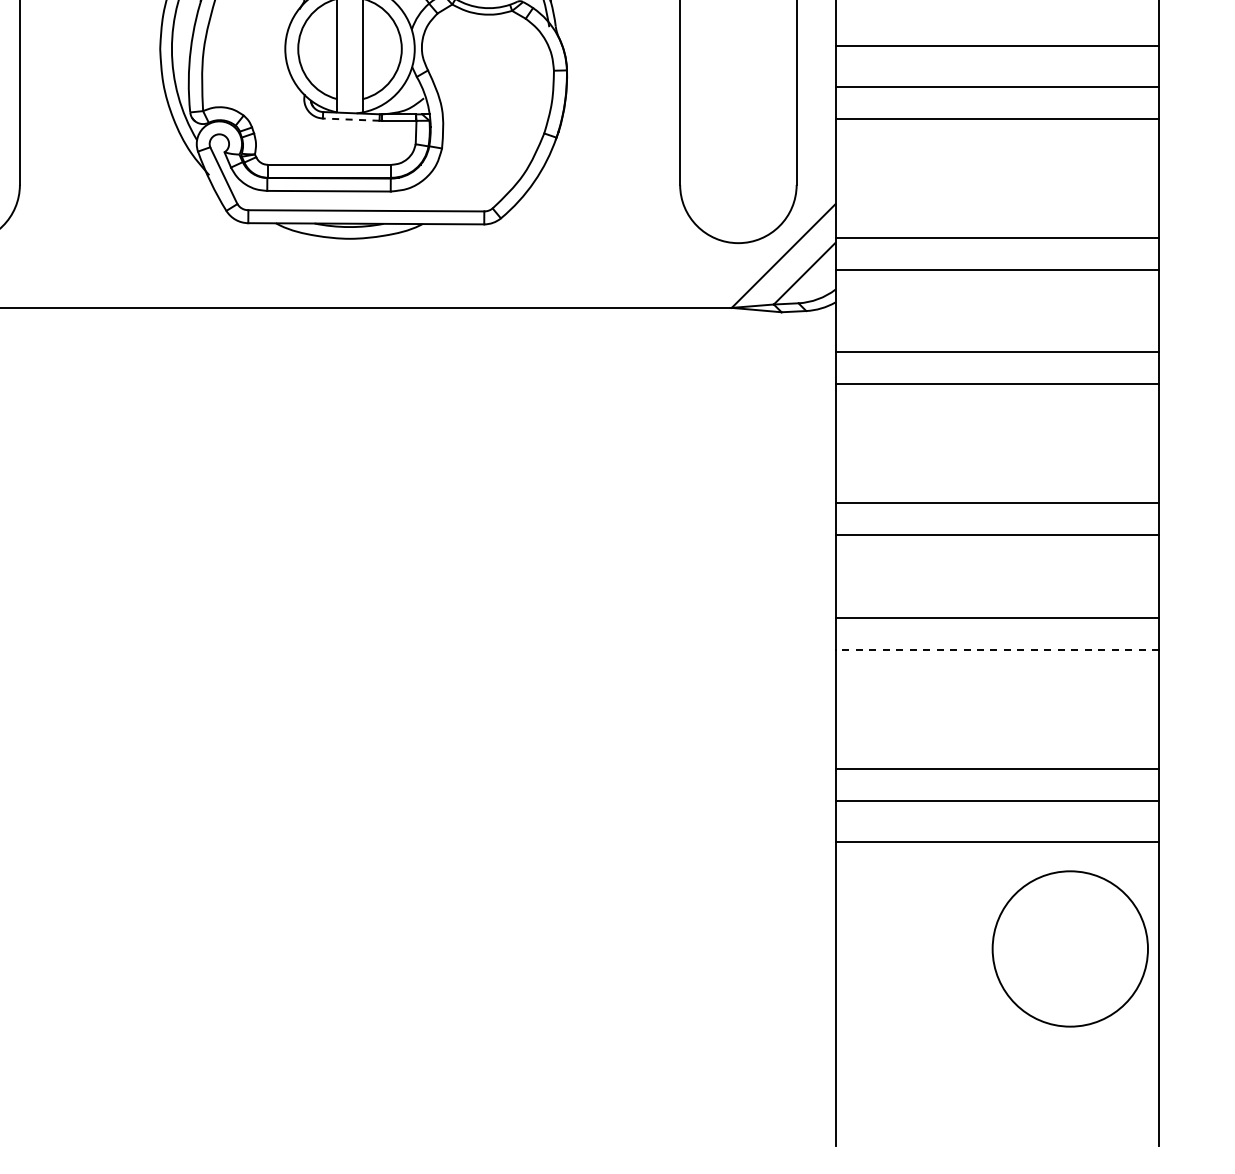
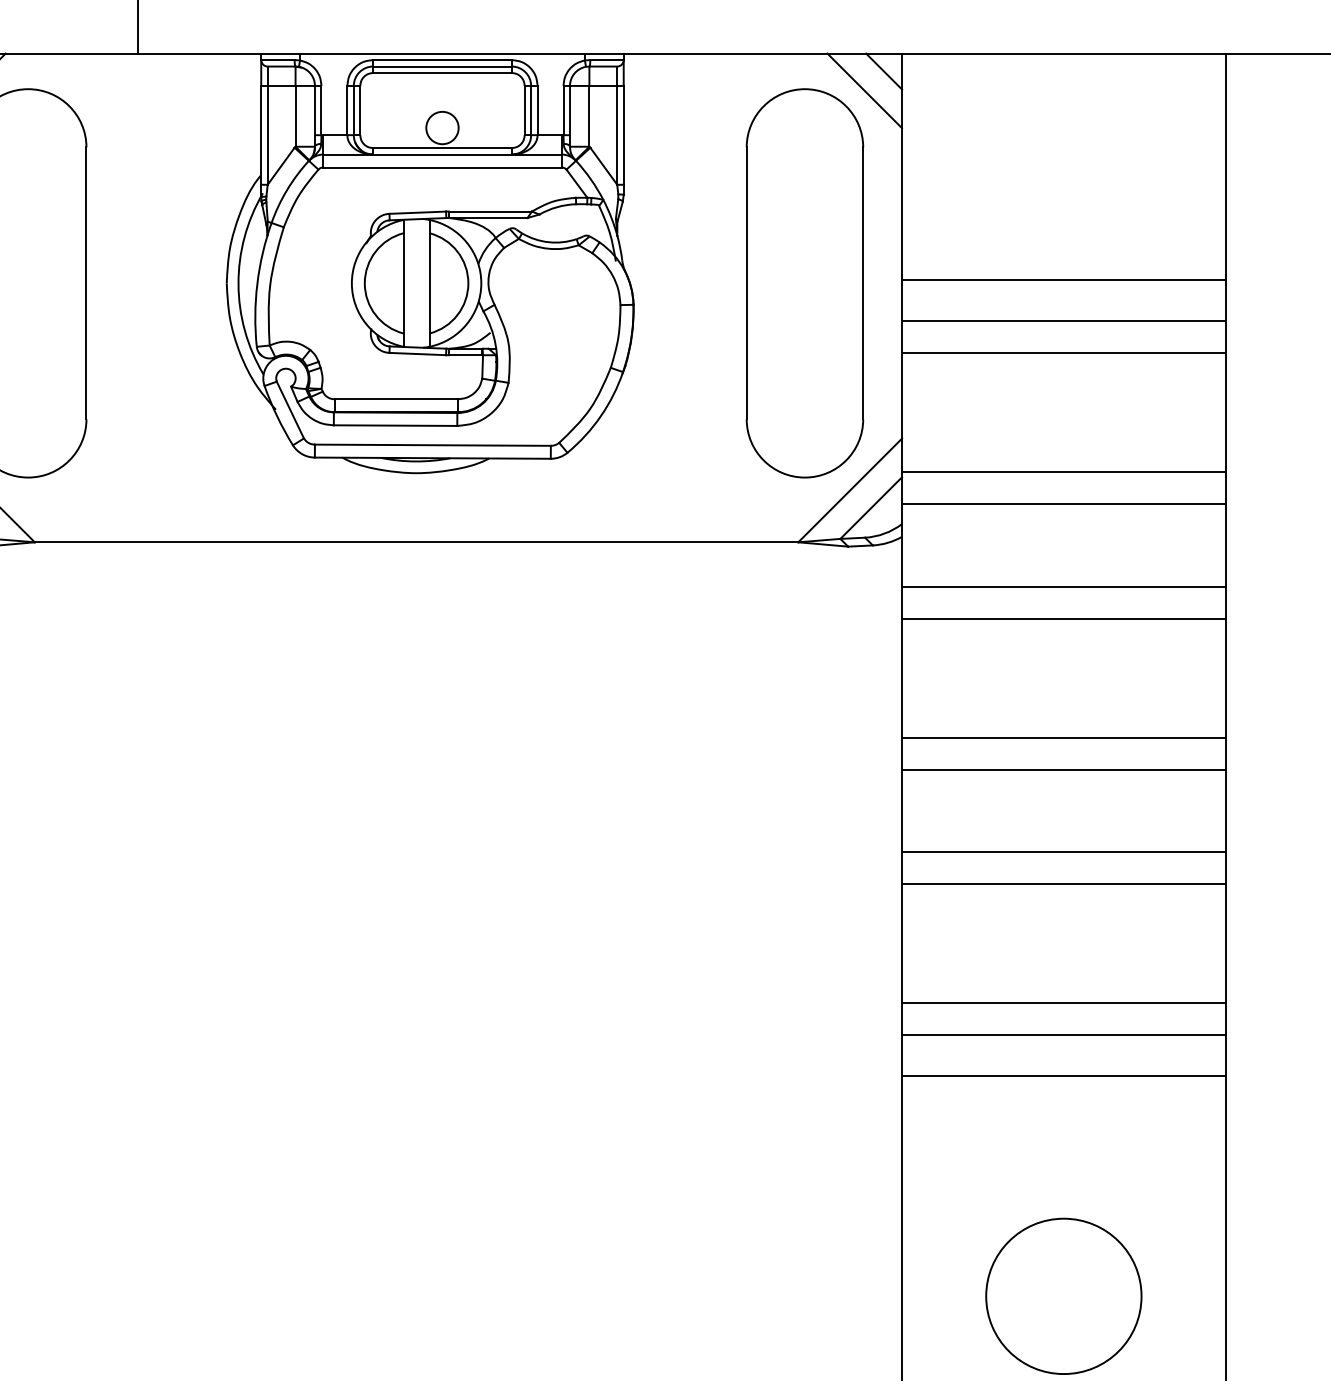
line: (350, 120) -> (417, 354), dashed -> solid
line: (996, 650) -> (1063, 884), dashed -> solid
circle: (1069, 948) -> (1063, 1295), moved

